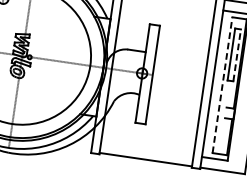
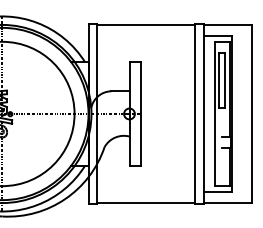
line: (237, 55) -> (225, 80), dashed -> solid
line: (222, 84) -> (214, 113), dashed -> solid

